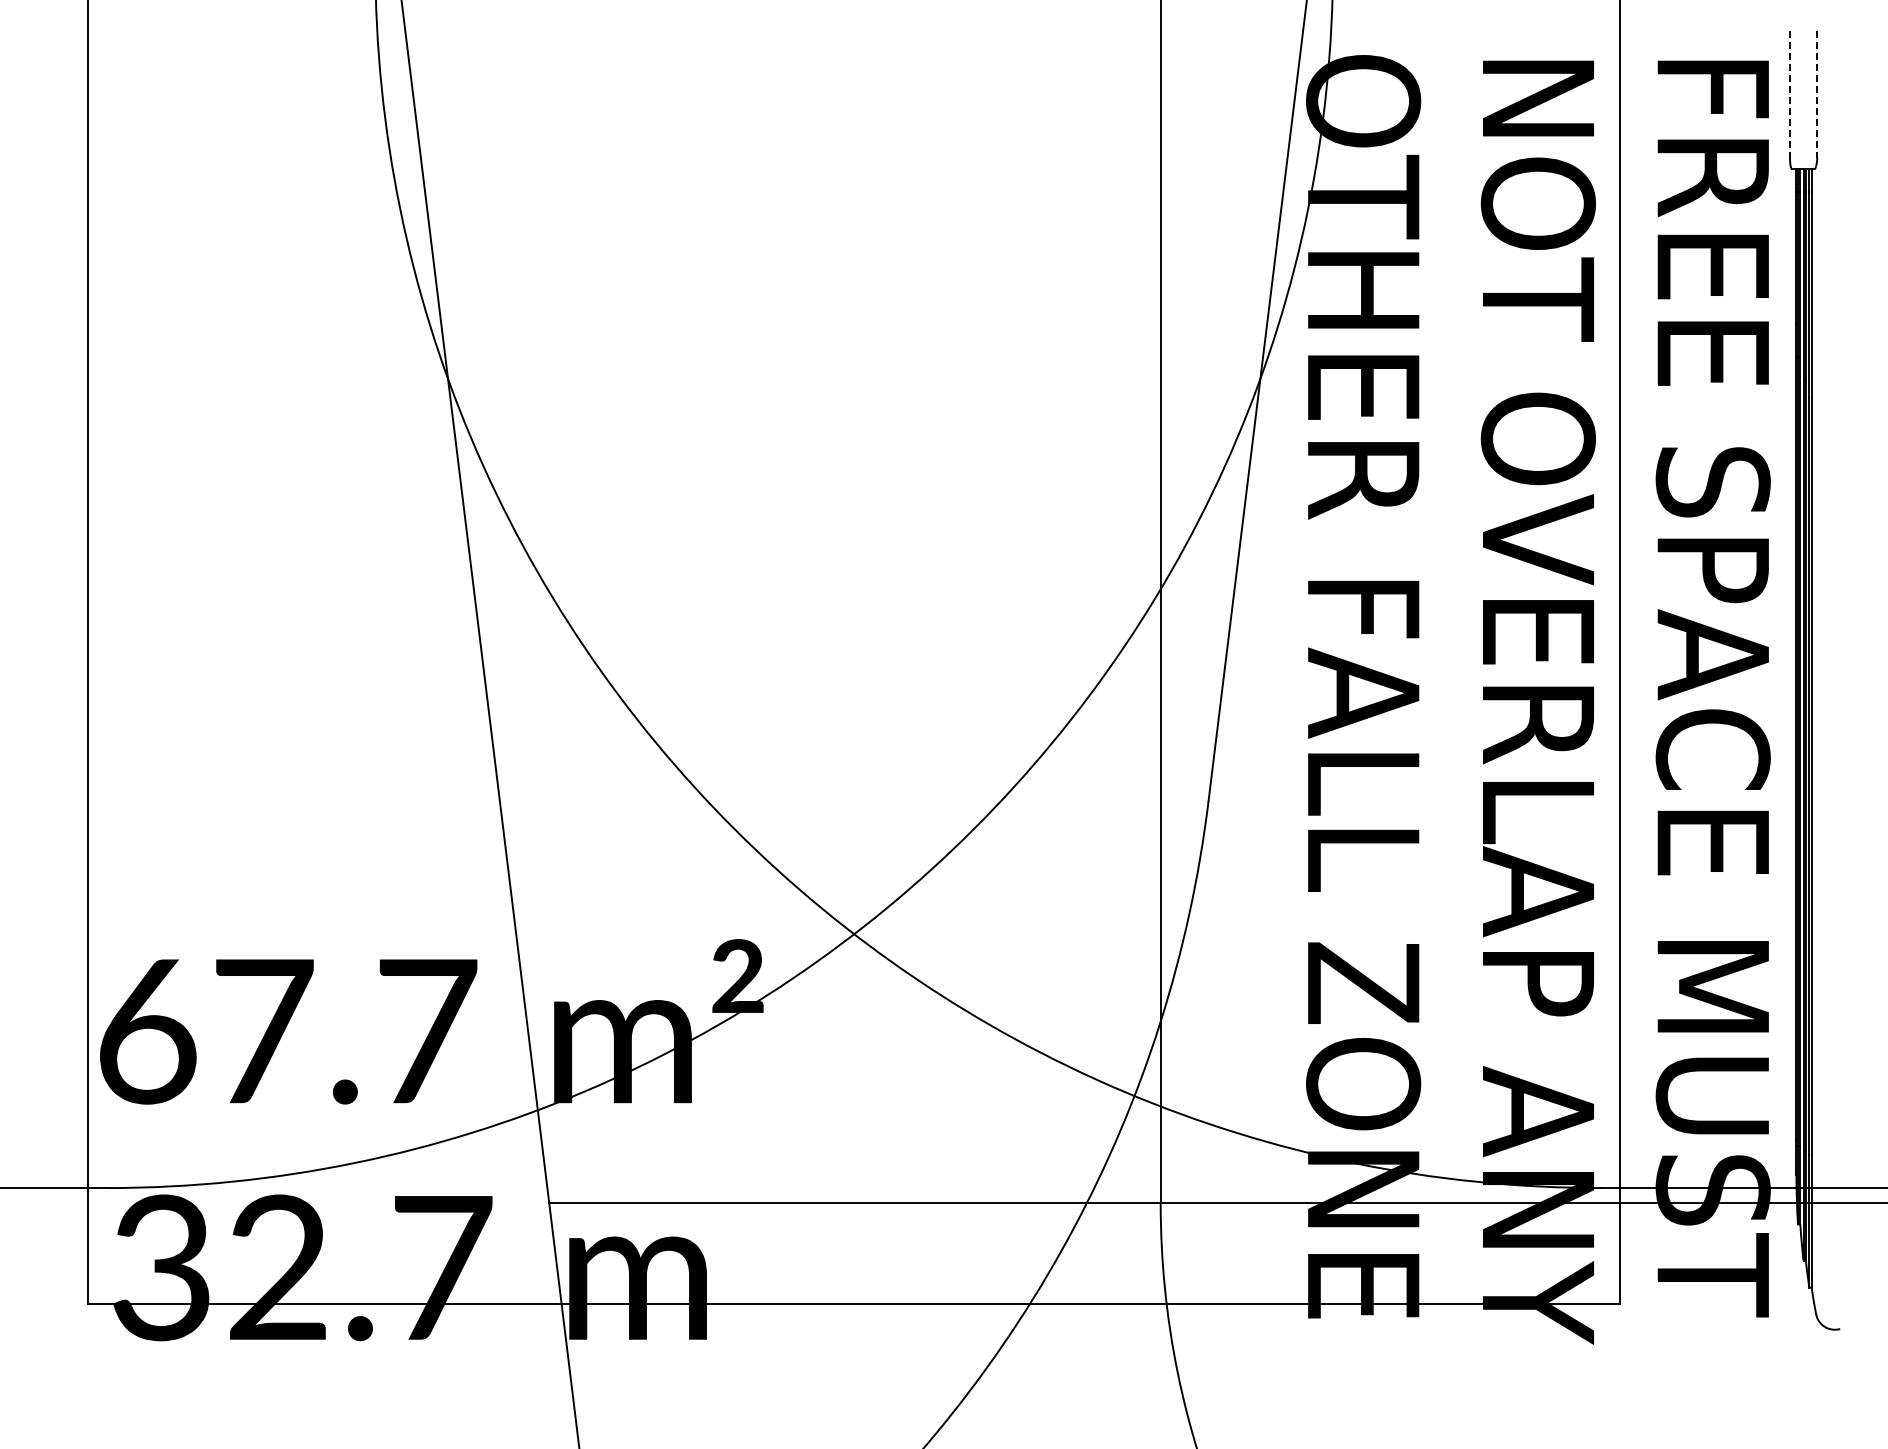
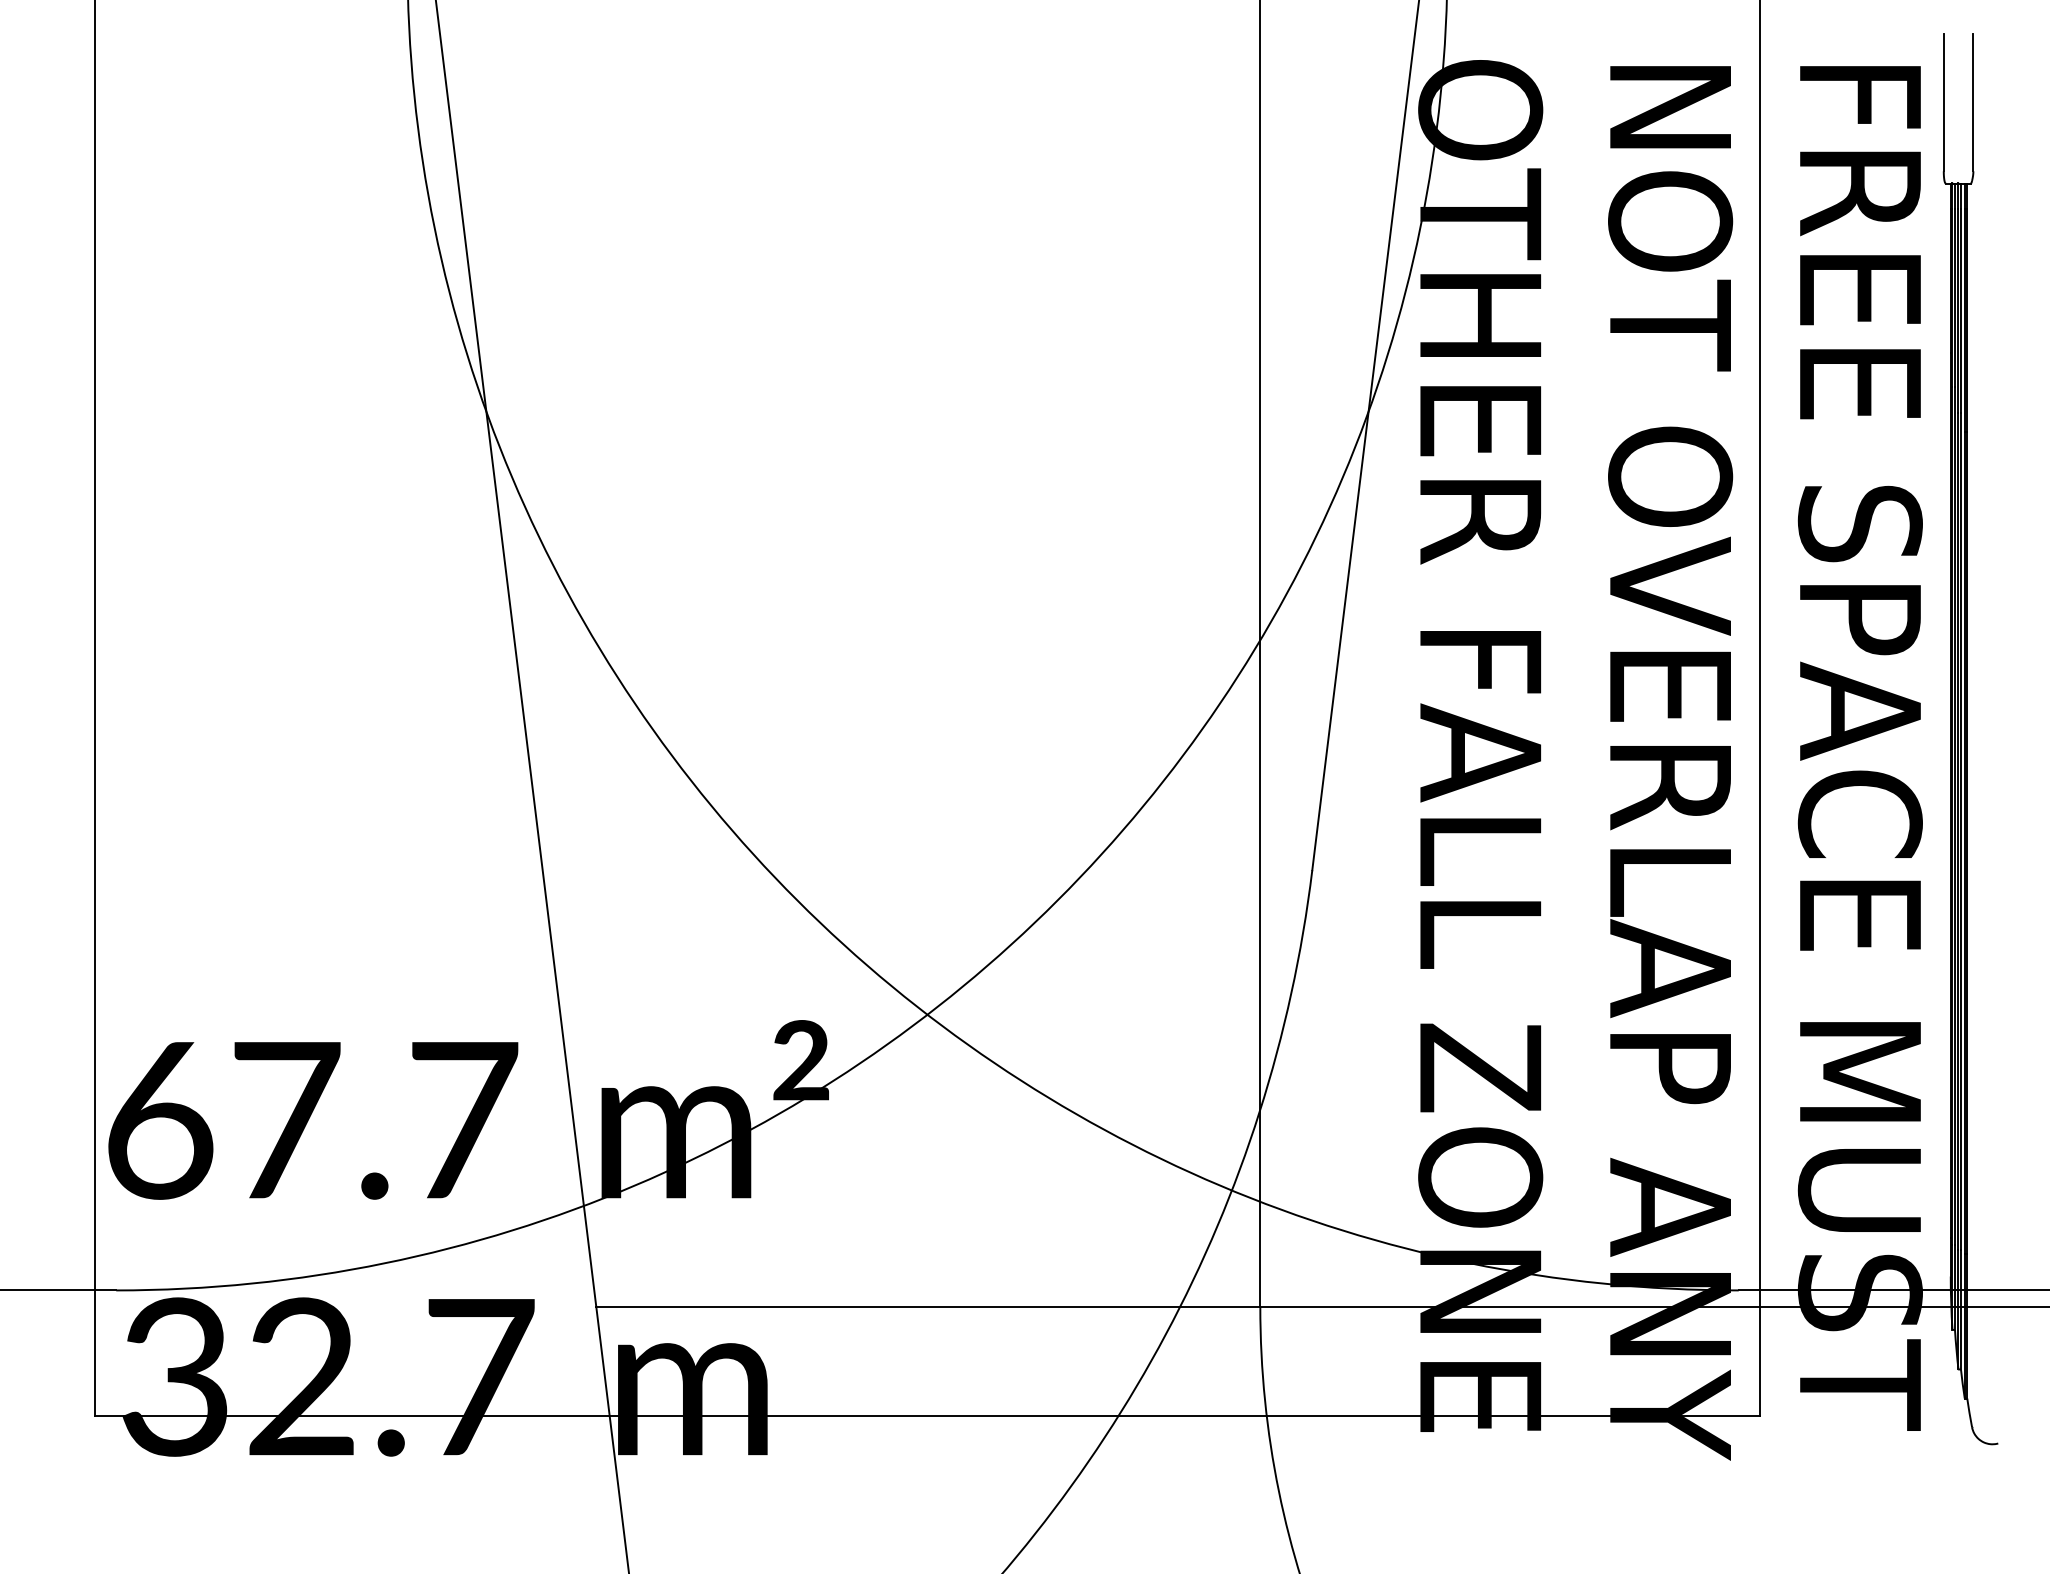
line: (1790, 94) -> (1944, 102), dashed -> solid
line: (1817, 94) -> (1973, 102), dashed -> solid

